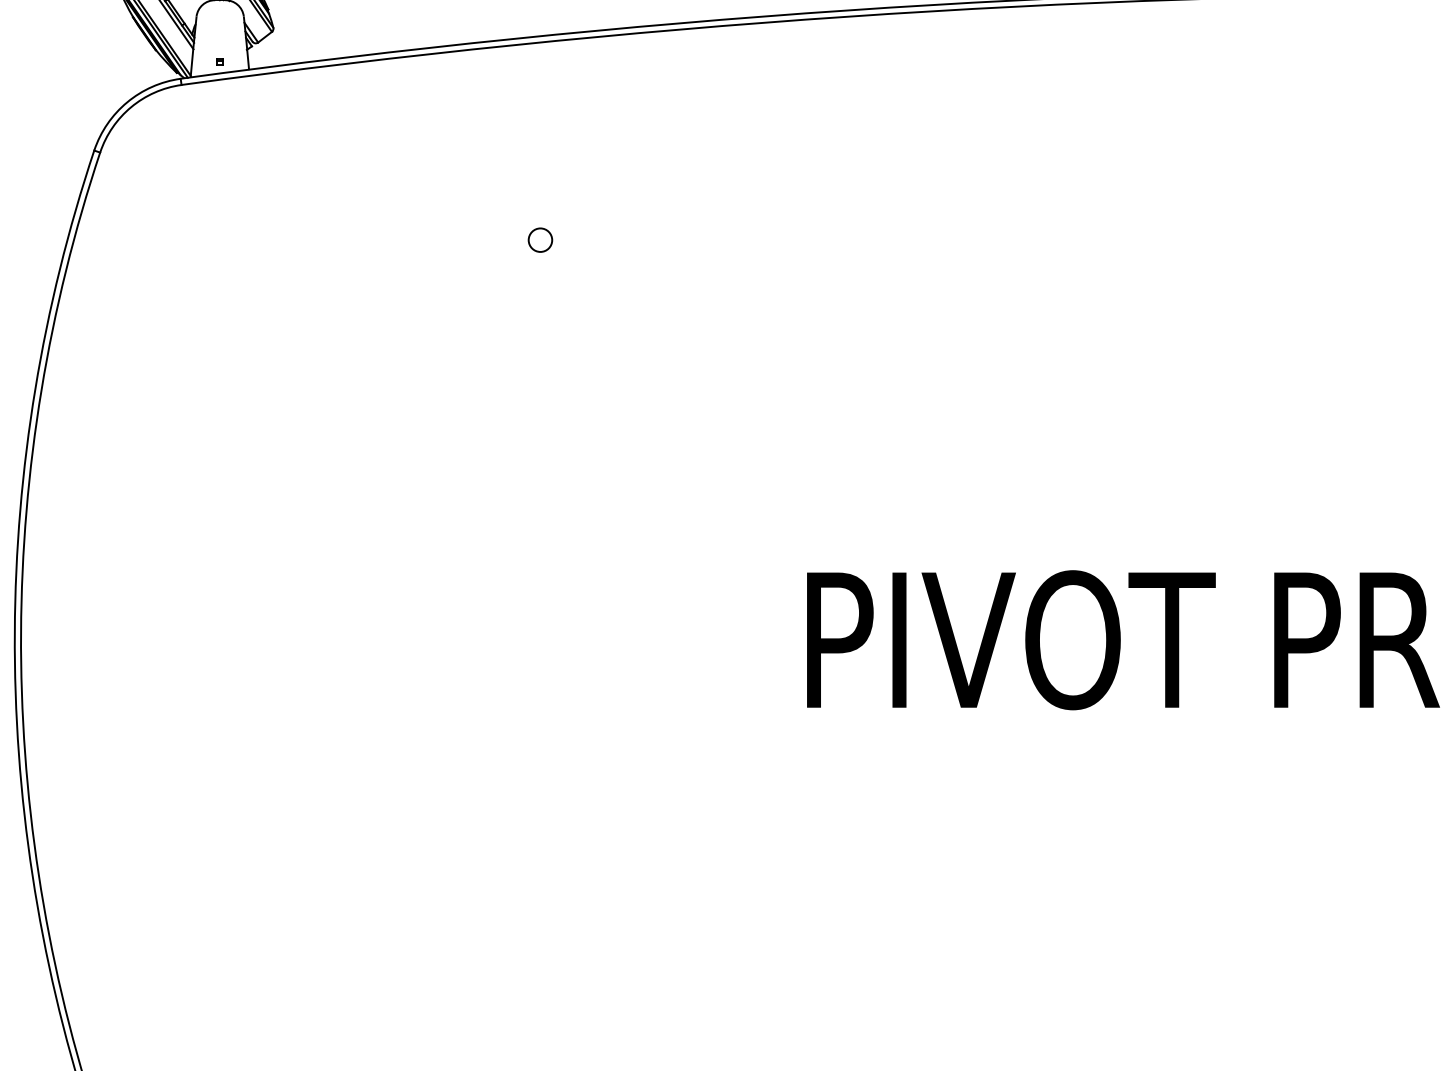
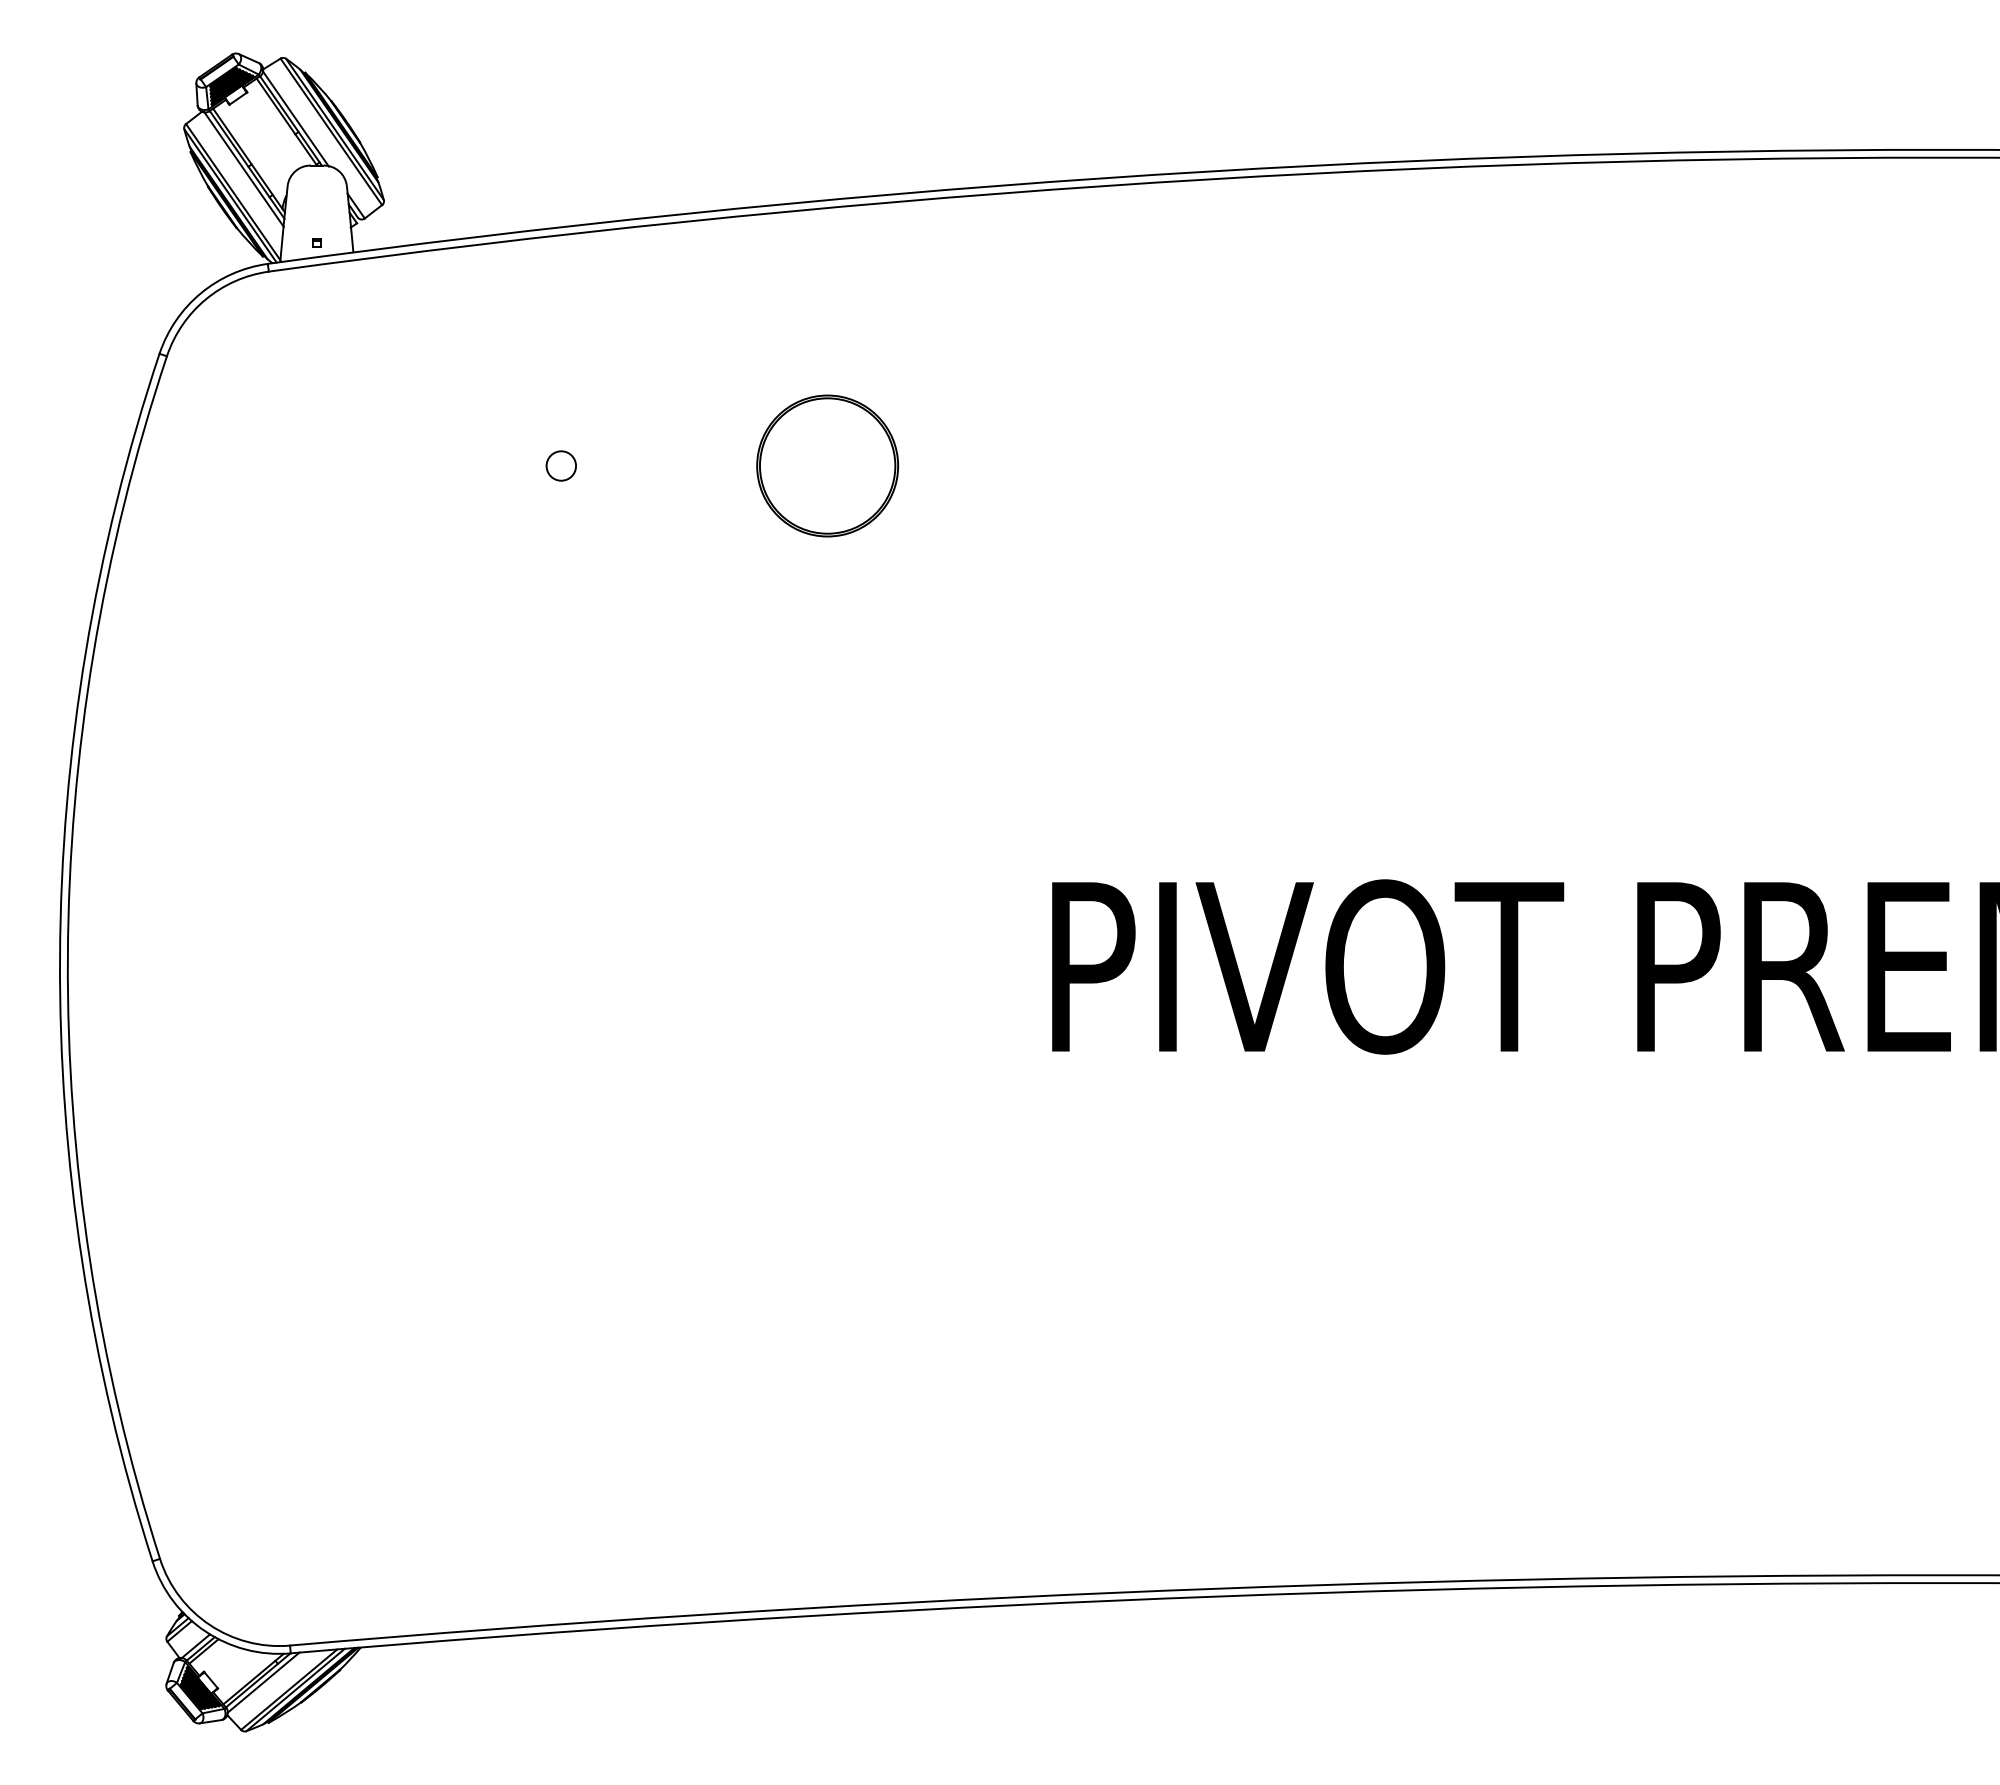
circle: (539, 239) -> (560, 465), moved
part: (627, 239) -> (827, 465), added

